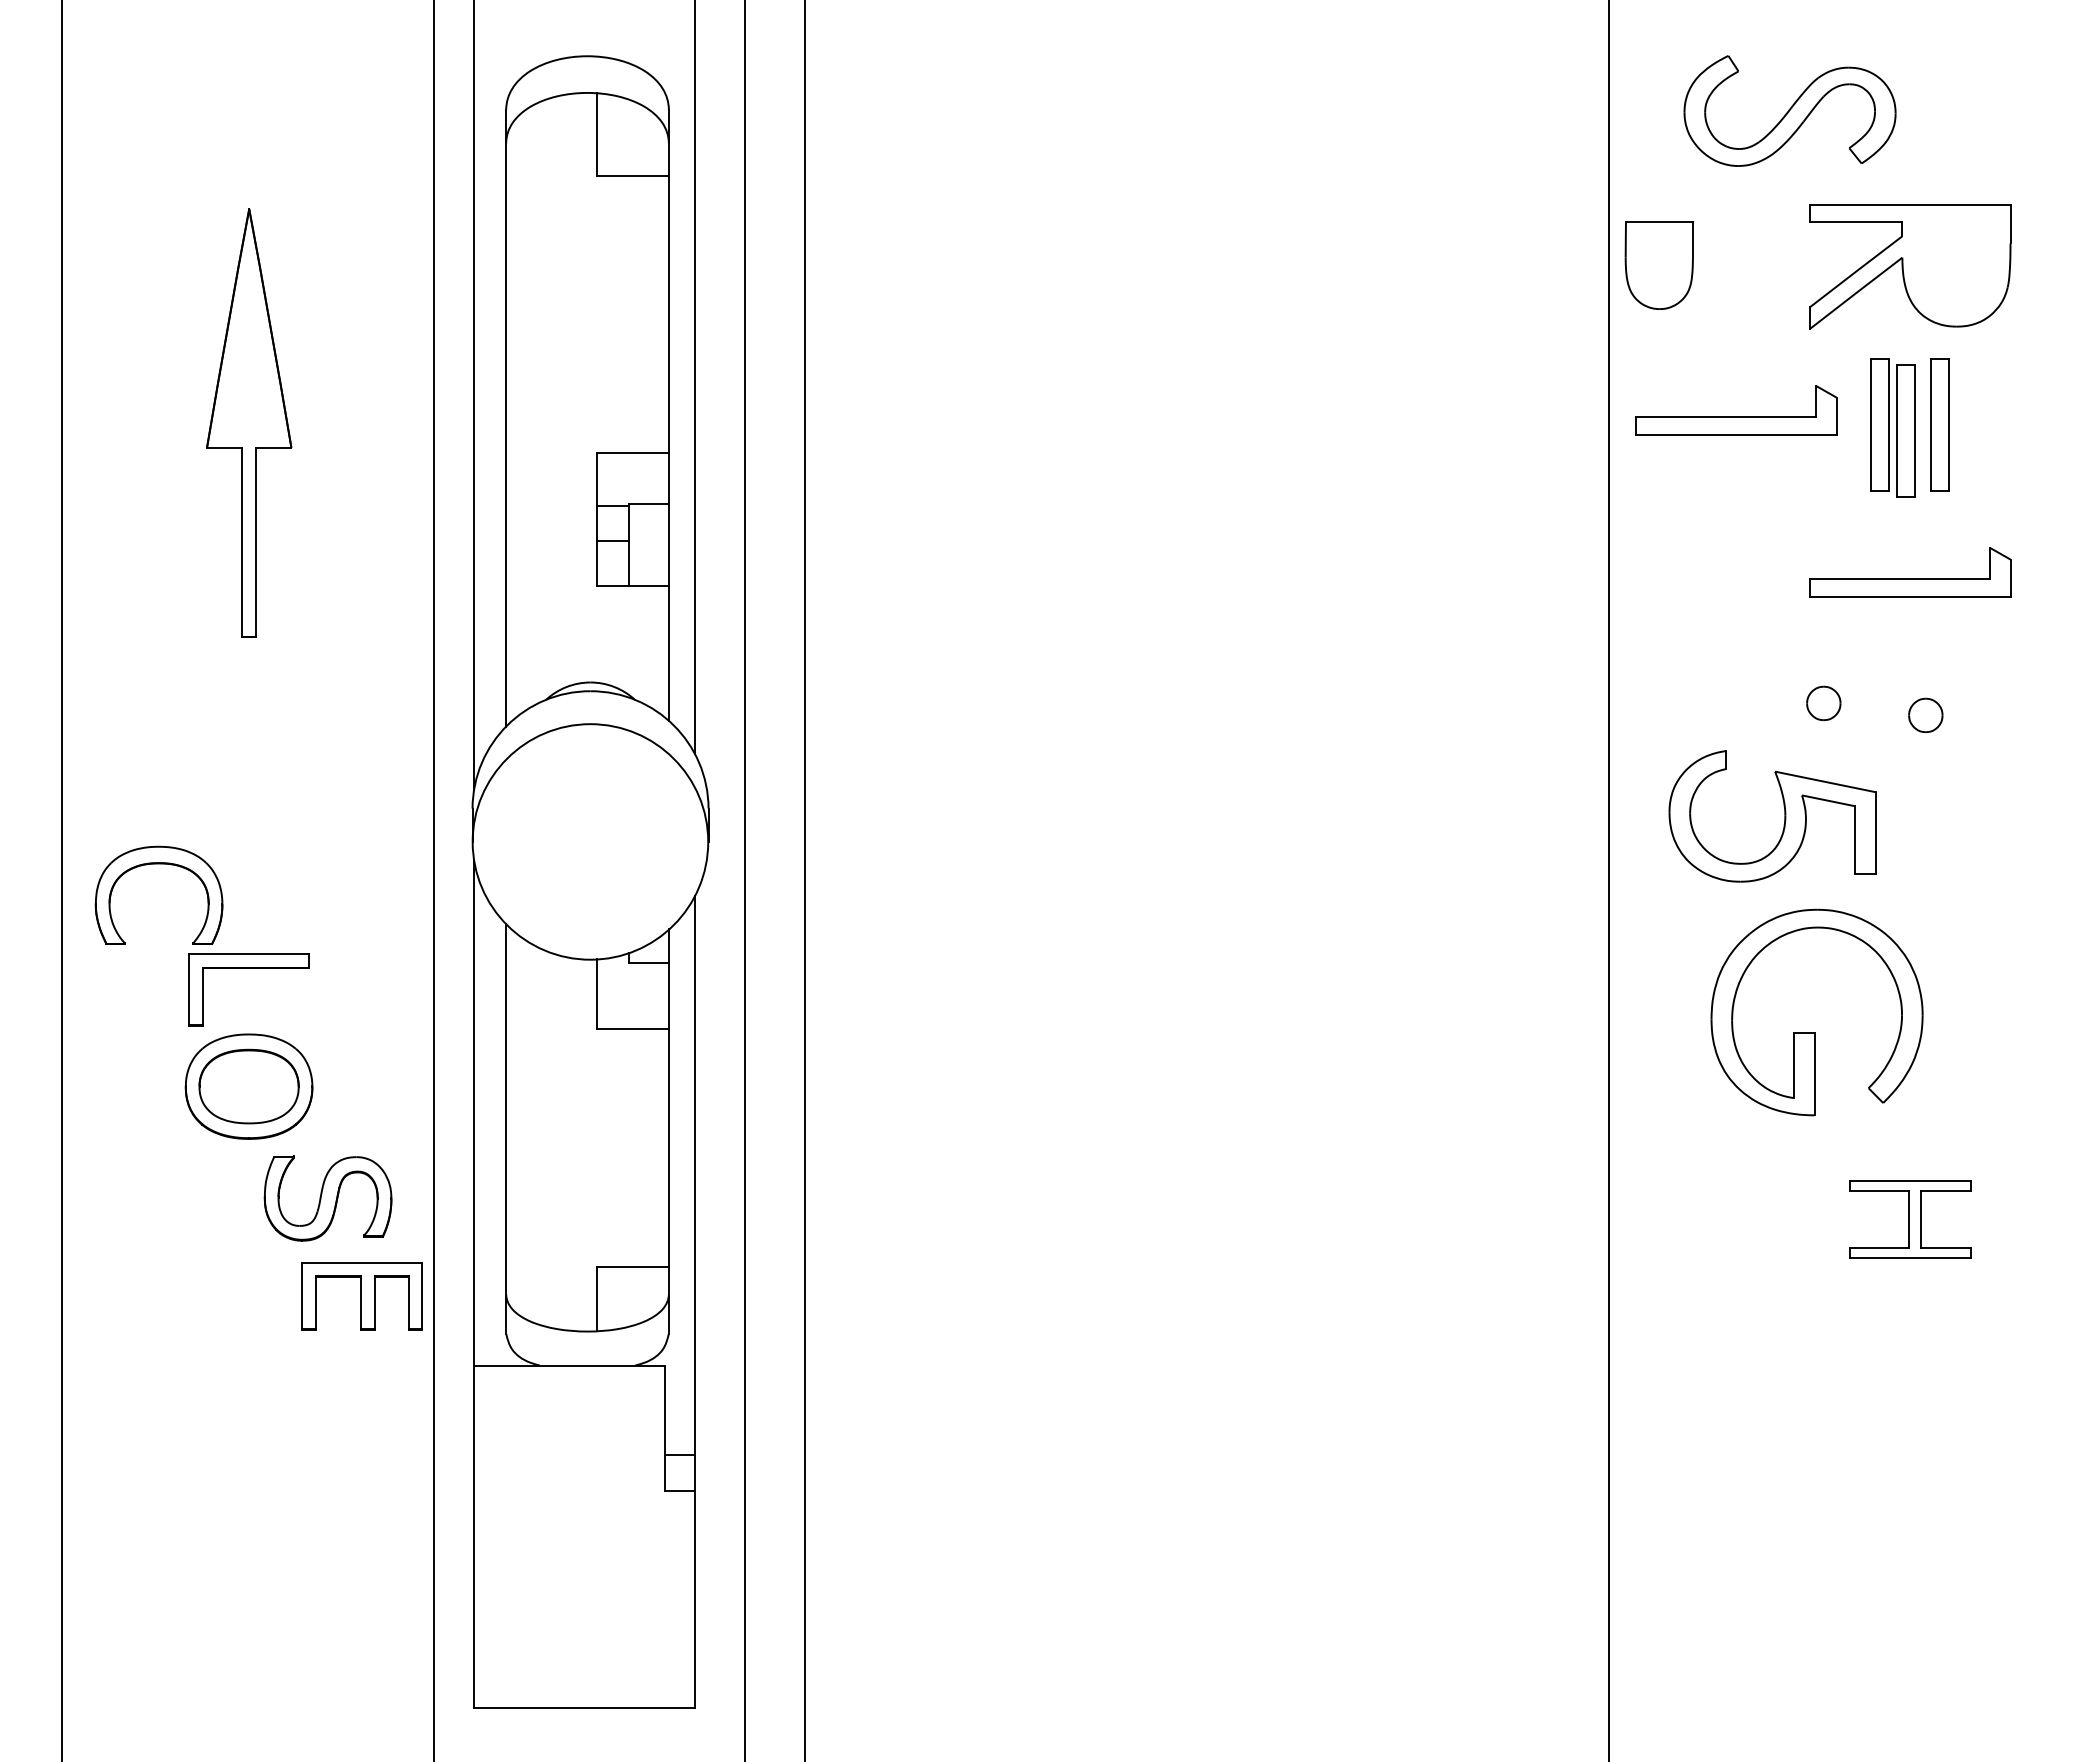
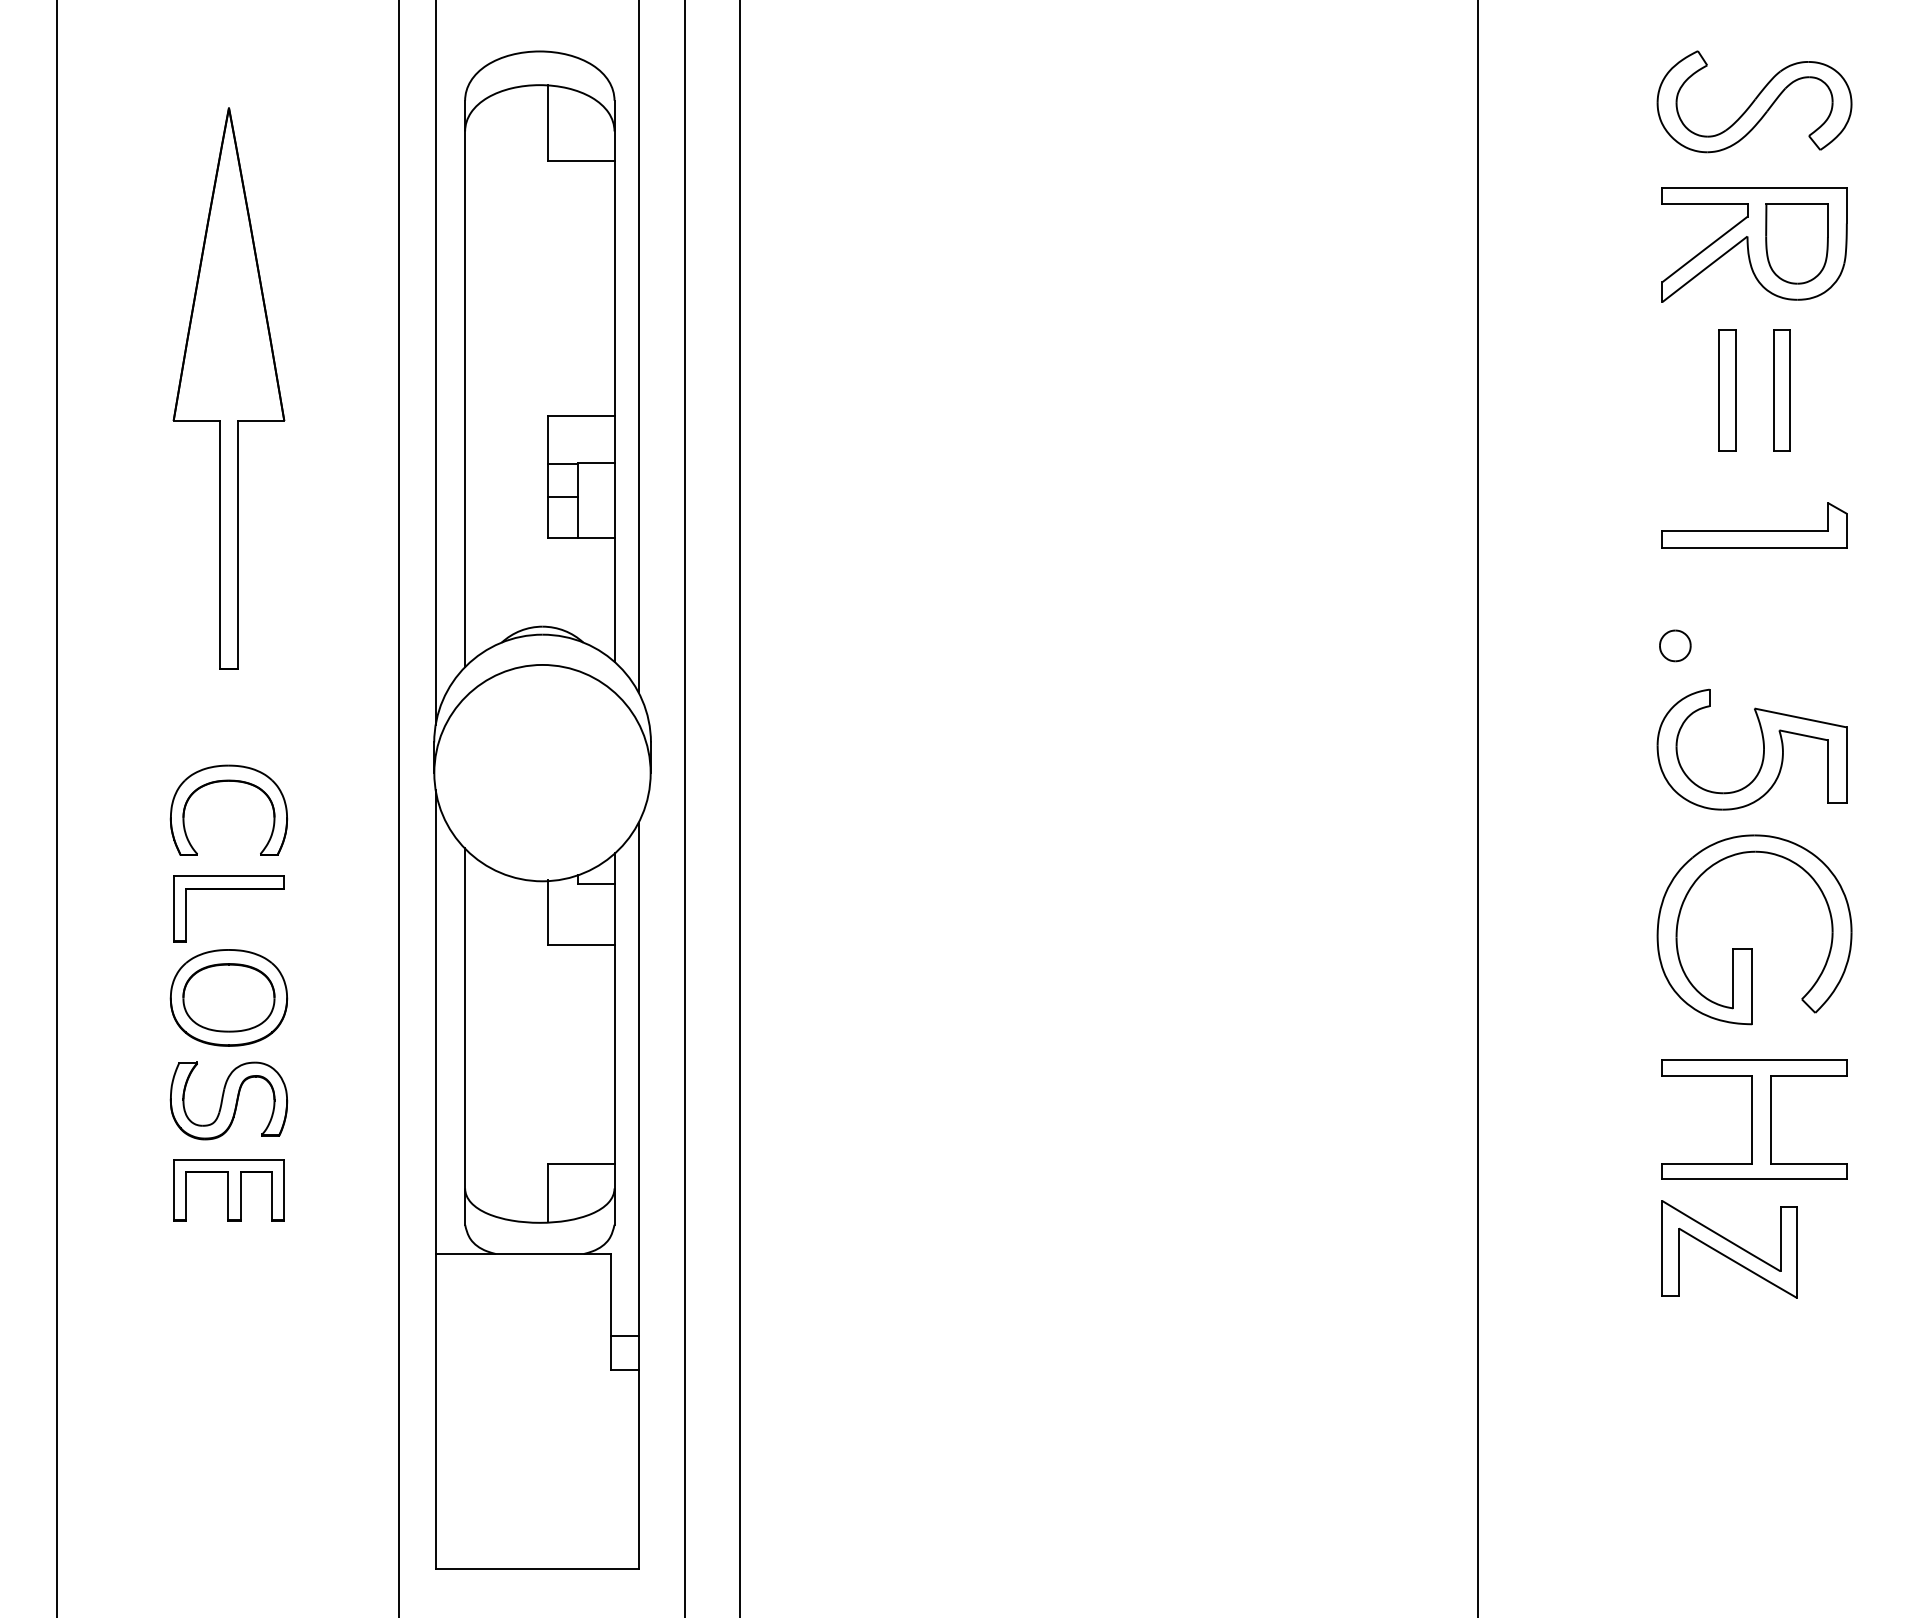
part: (1789, 110) -> (1754, 101), moved
part: (1658, 265) -> (1796, 243), moved
part: (1736, 410) -> (1595, 376), removed
part: (249, 422) -> (229, 387), size x1.43
part: (1905, 430) -> (1750, 395), removed
part: (1925, 714) -> (1768, 656), removed
part: (1784, 816) -> (1763, 749), moved
part: (158, 864) -> (228, 781), moved
part: (1815, 1032) -> (1753, 948), moved
part: (327, 1198) -> (228, 1100), moved
part: (1910, 1219) -> (1754, 1119), size x1.67
part: (361, 1296) -> (228, 1190), moved
part: (1882, 1360) -> (1729, 1249), added

